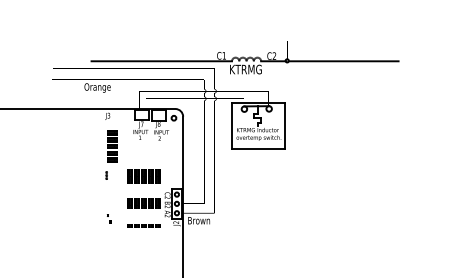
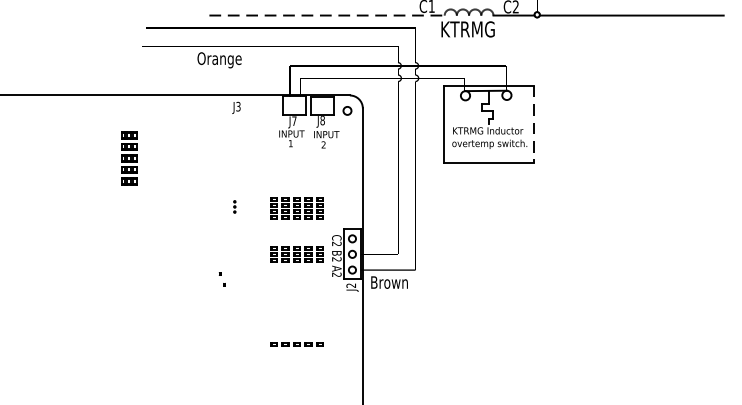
line: (162, 61) -> (328, 15), solid -> dashed
line: (285, 126) -> (534, 124), solid -> dashed
part: (112, 146) -> (128, 158), moved
part: (109, 218) -> (222, 278), moved
line: (143, 225) -> (296, 344), moved

